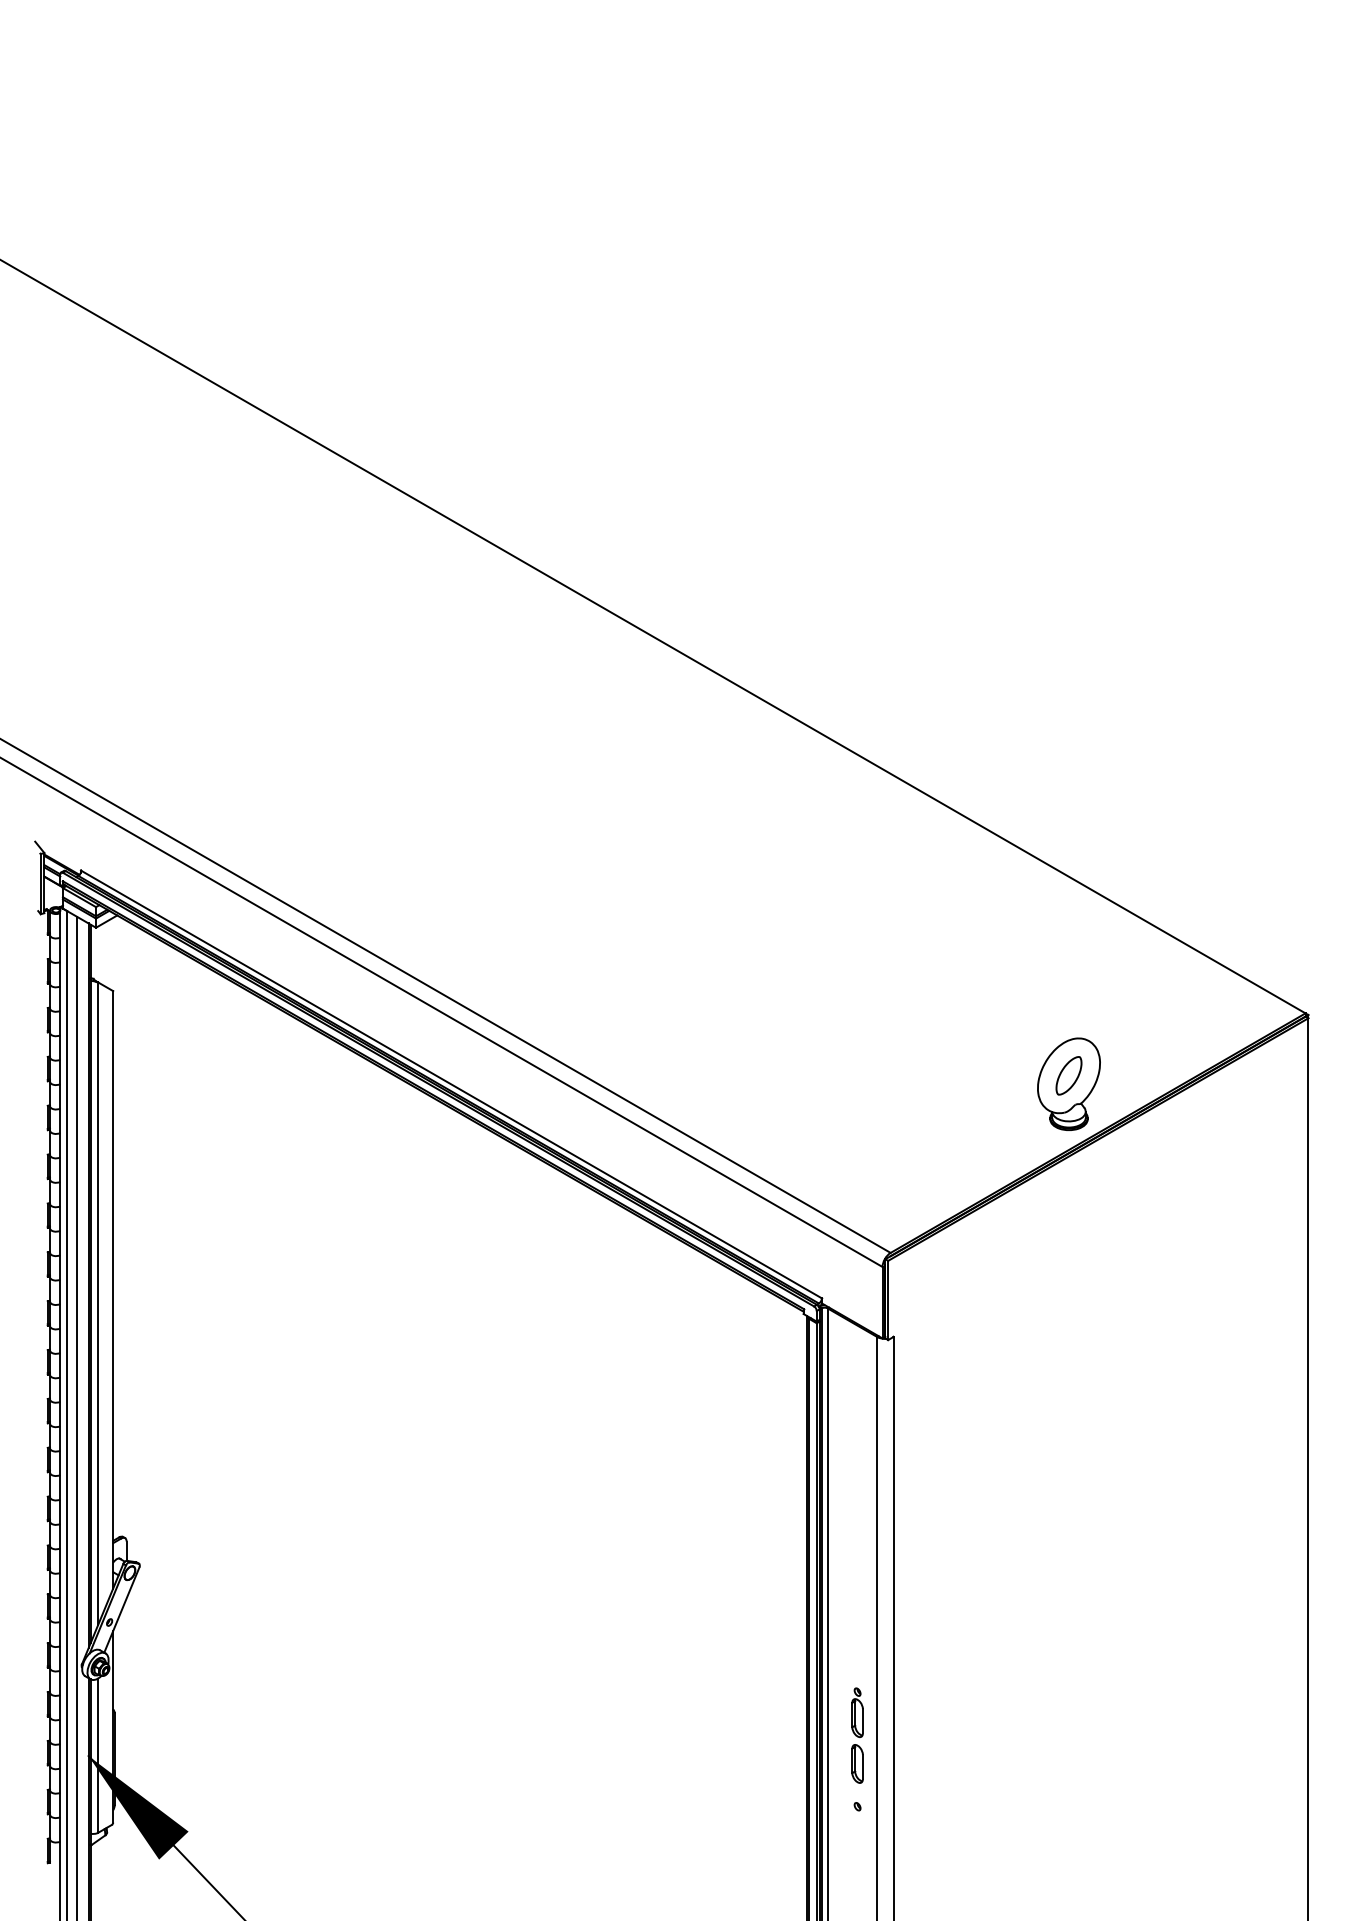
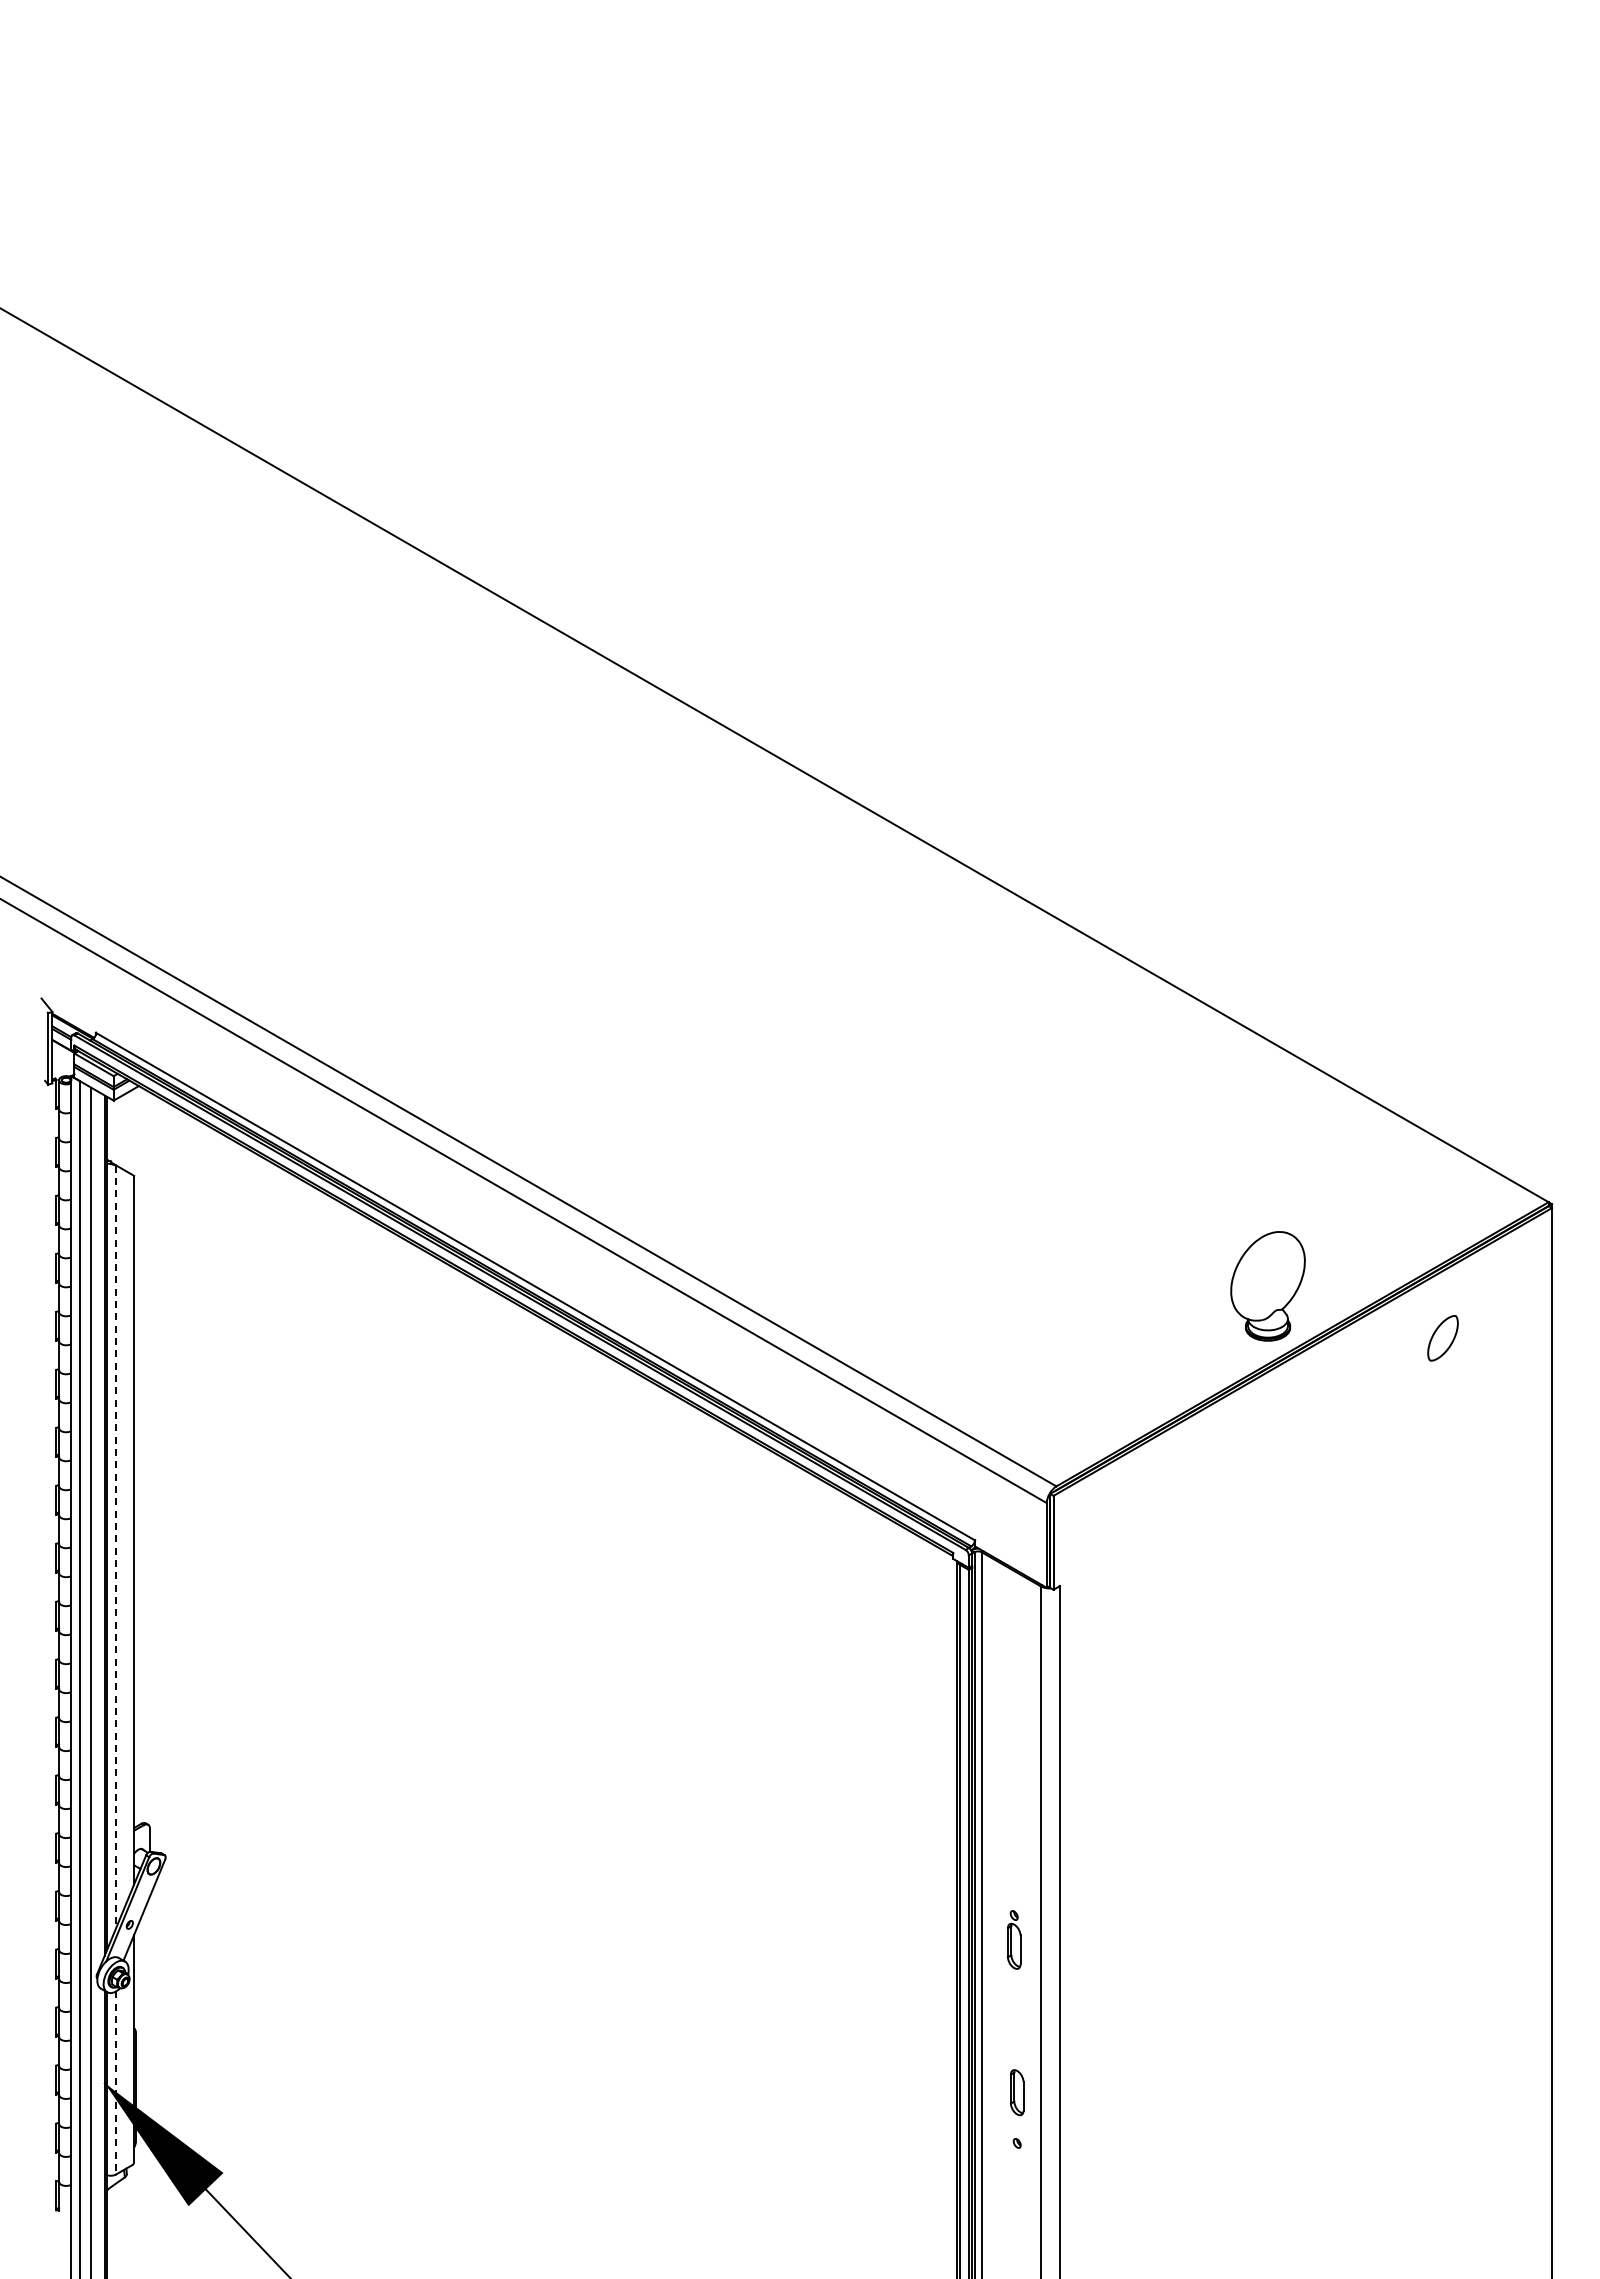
part: (1068, 1075) -> (1442, 1338), moved
line: (98, 1304) -> (116, 1547), solid -> dashed
part: (857, 1712) -> (1014, 1939), moved
line: (98, 1755) -> (116, 2082), solid -> dashed

